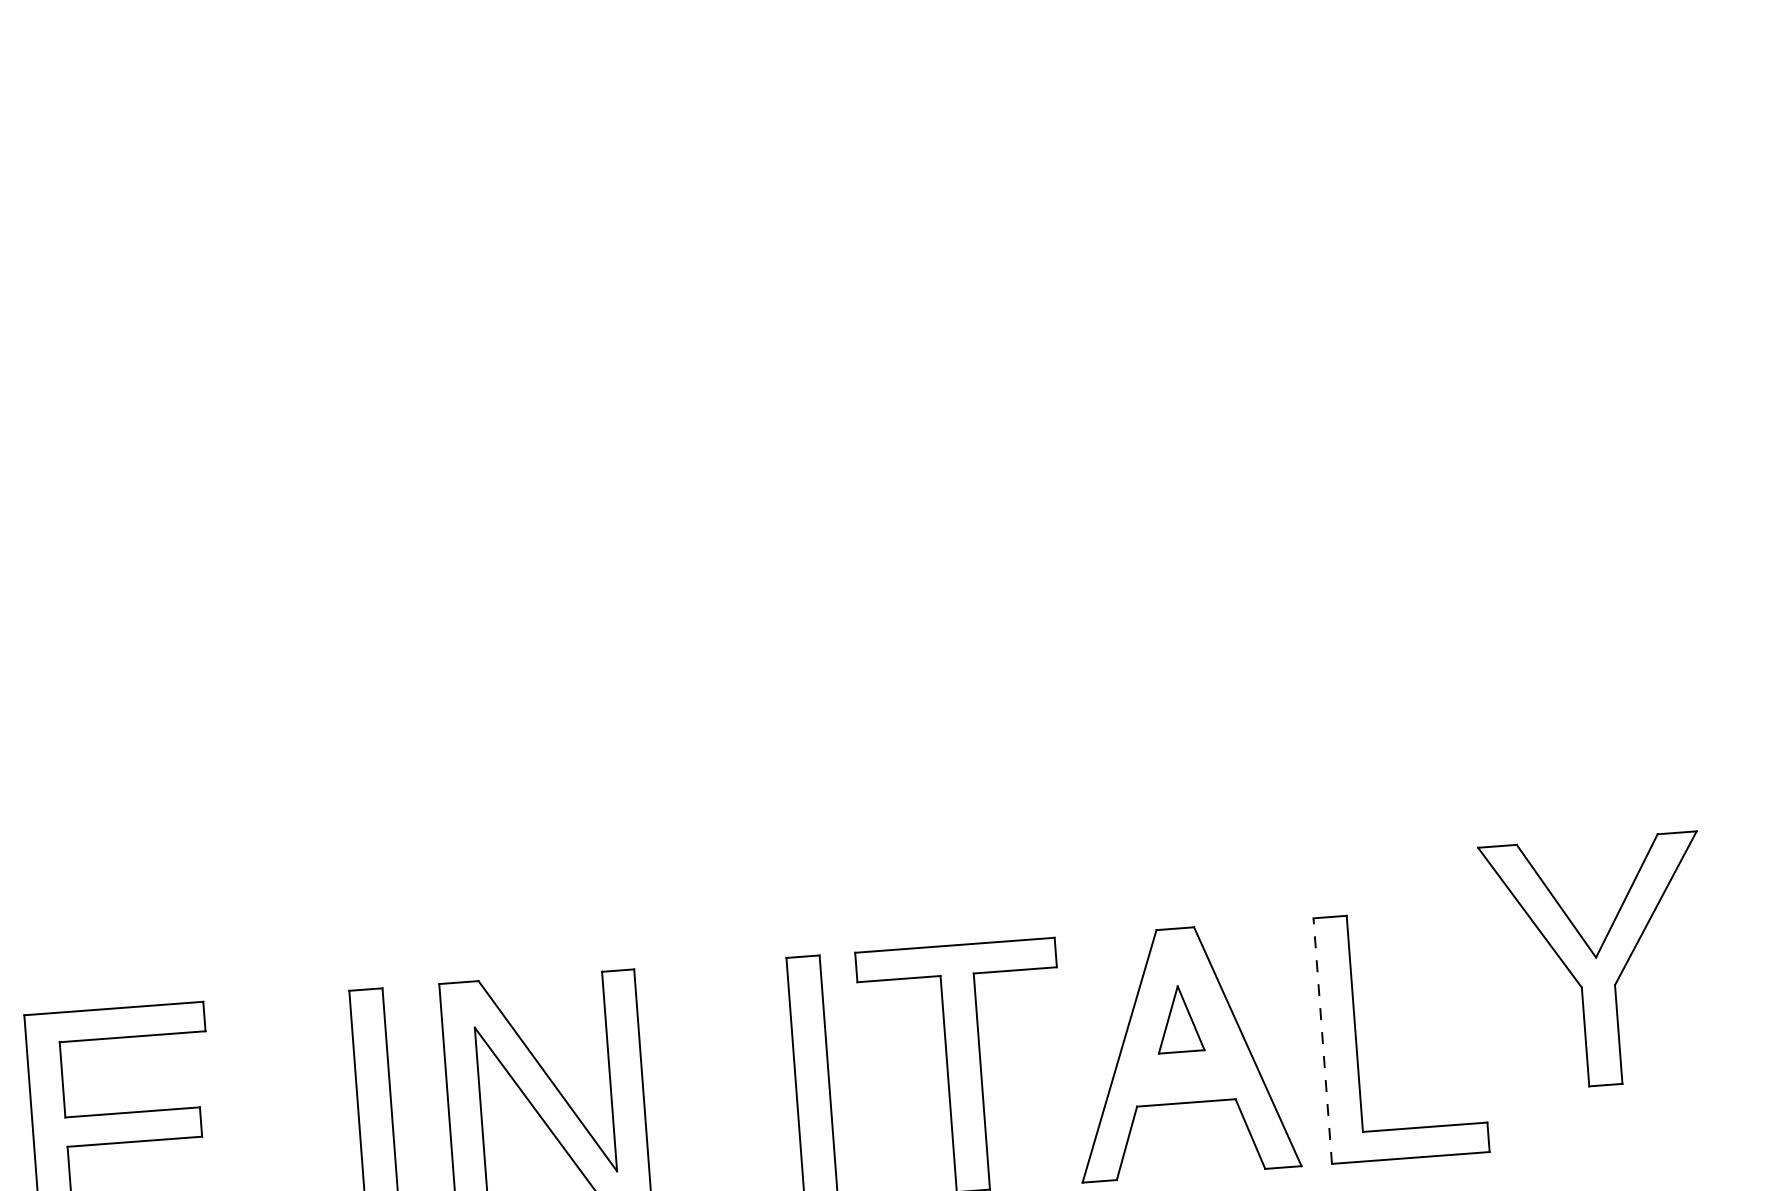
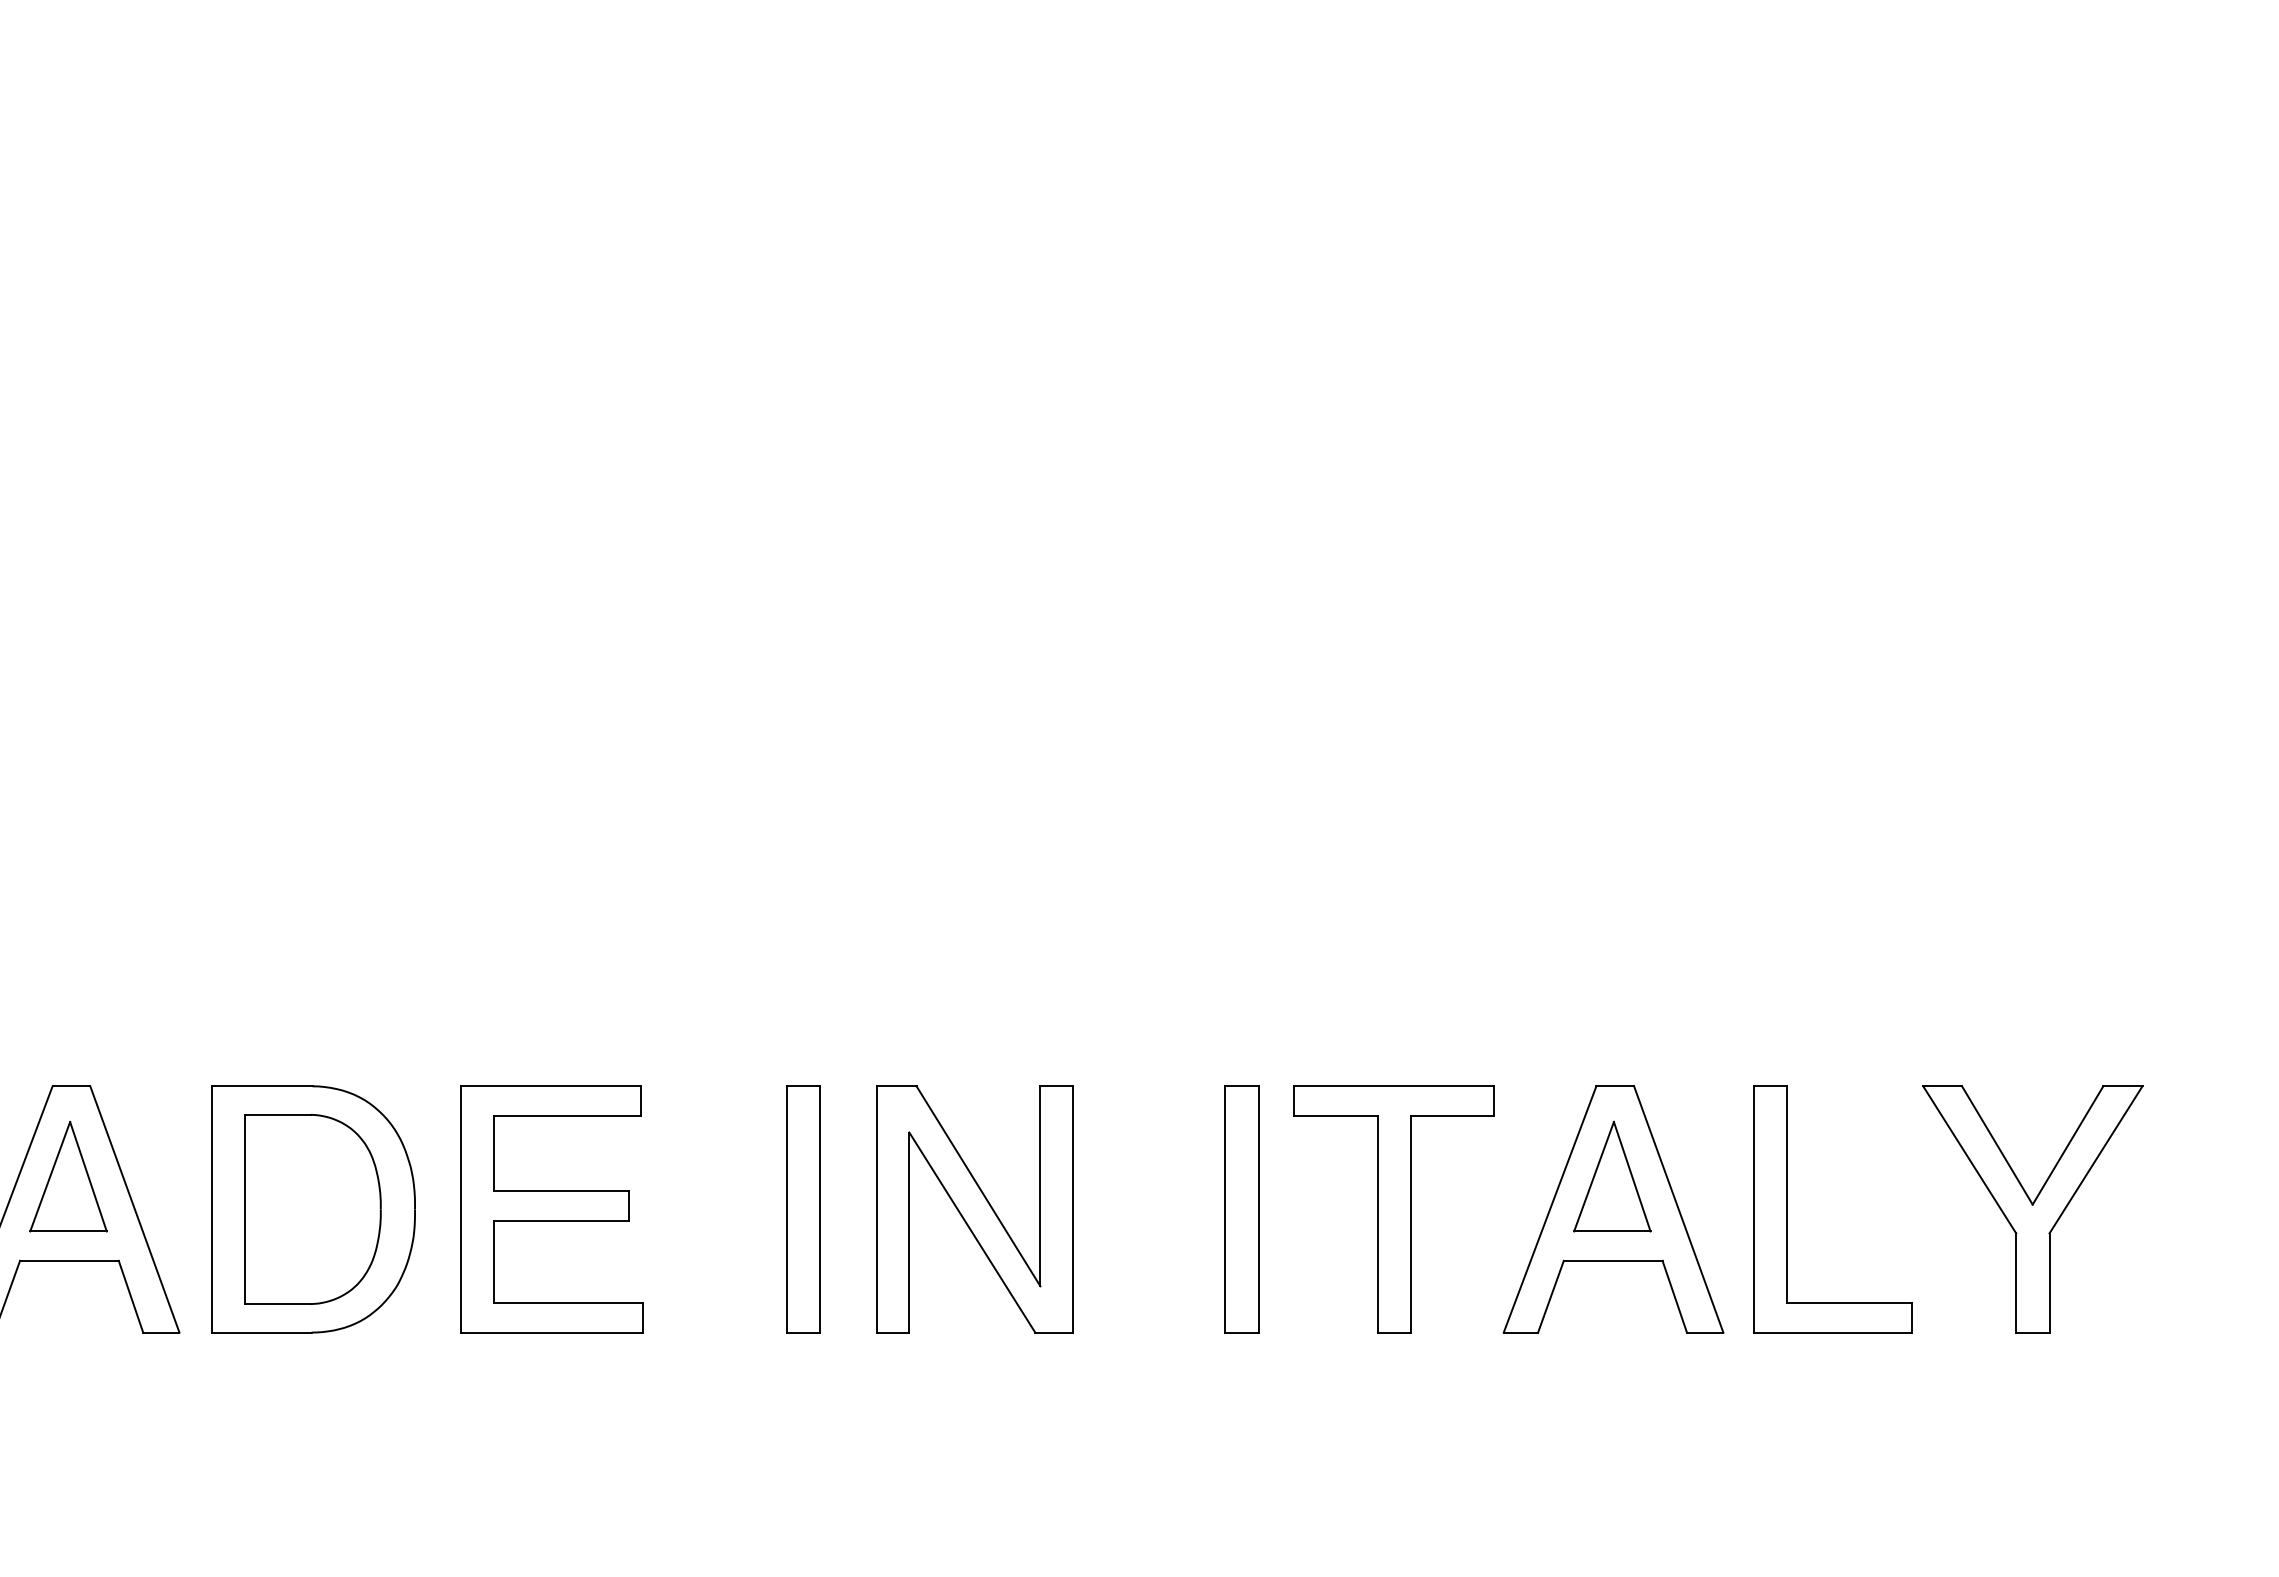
part: (1596, 962) -> (2032, 1209), moved
part: (1179, 1018) -> (1612, 1176), size x1.67
line: (1322, 1040) -> (1753, 1208), dashed -> solid

